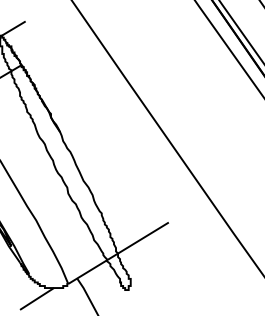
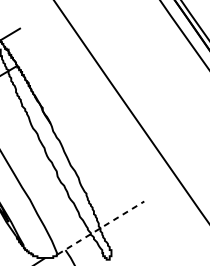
line: (118, 253) -> (100, 228), solid -> dashed

